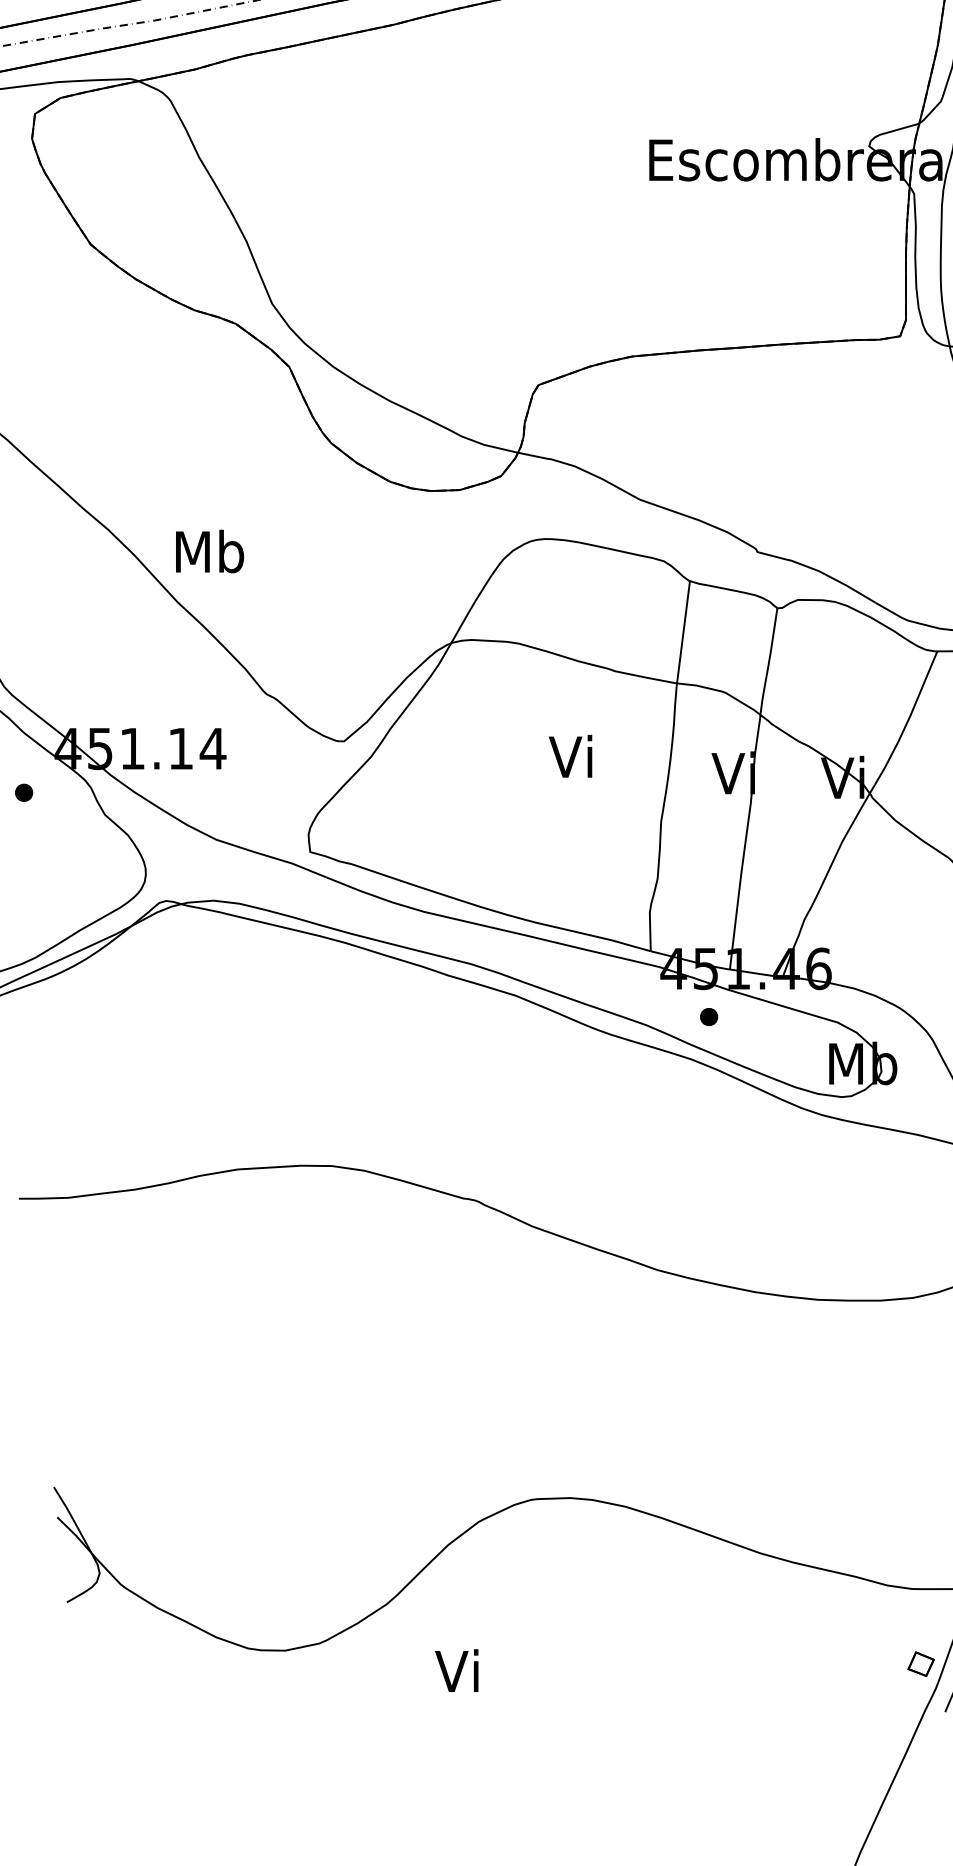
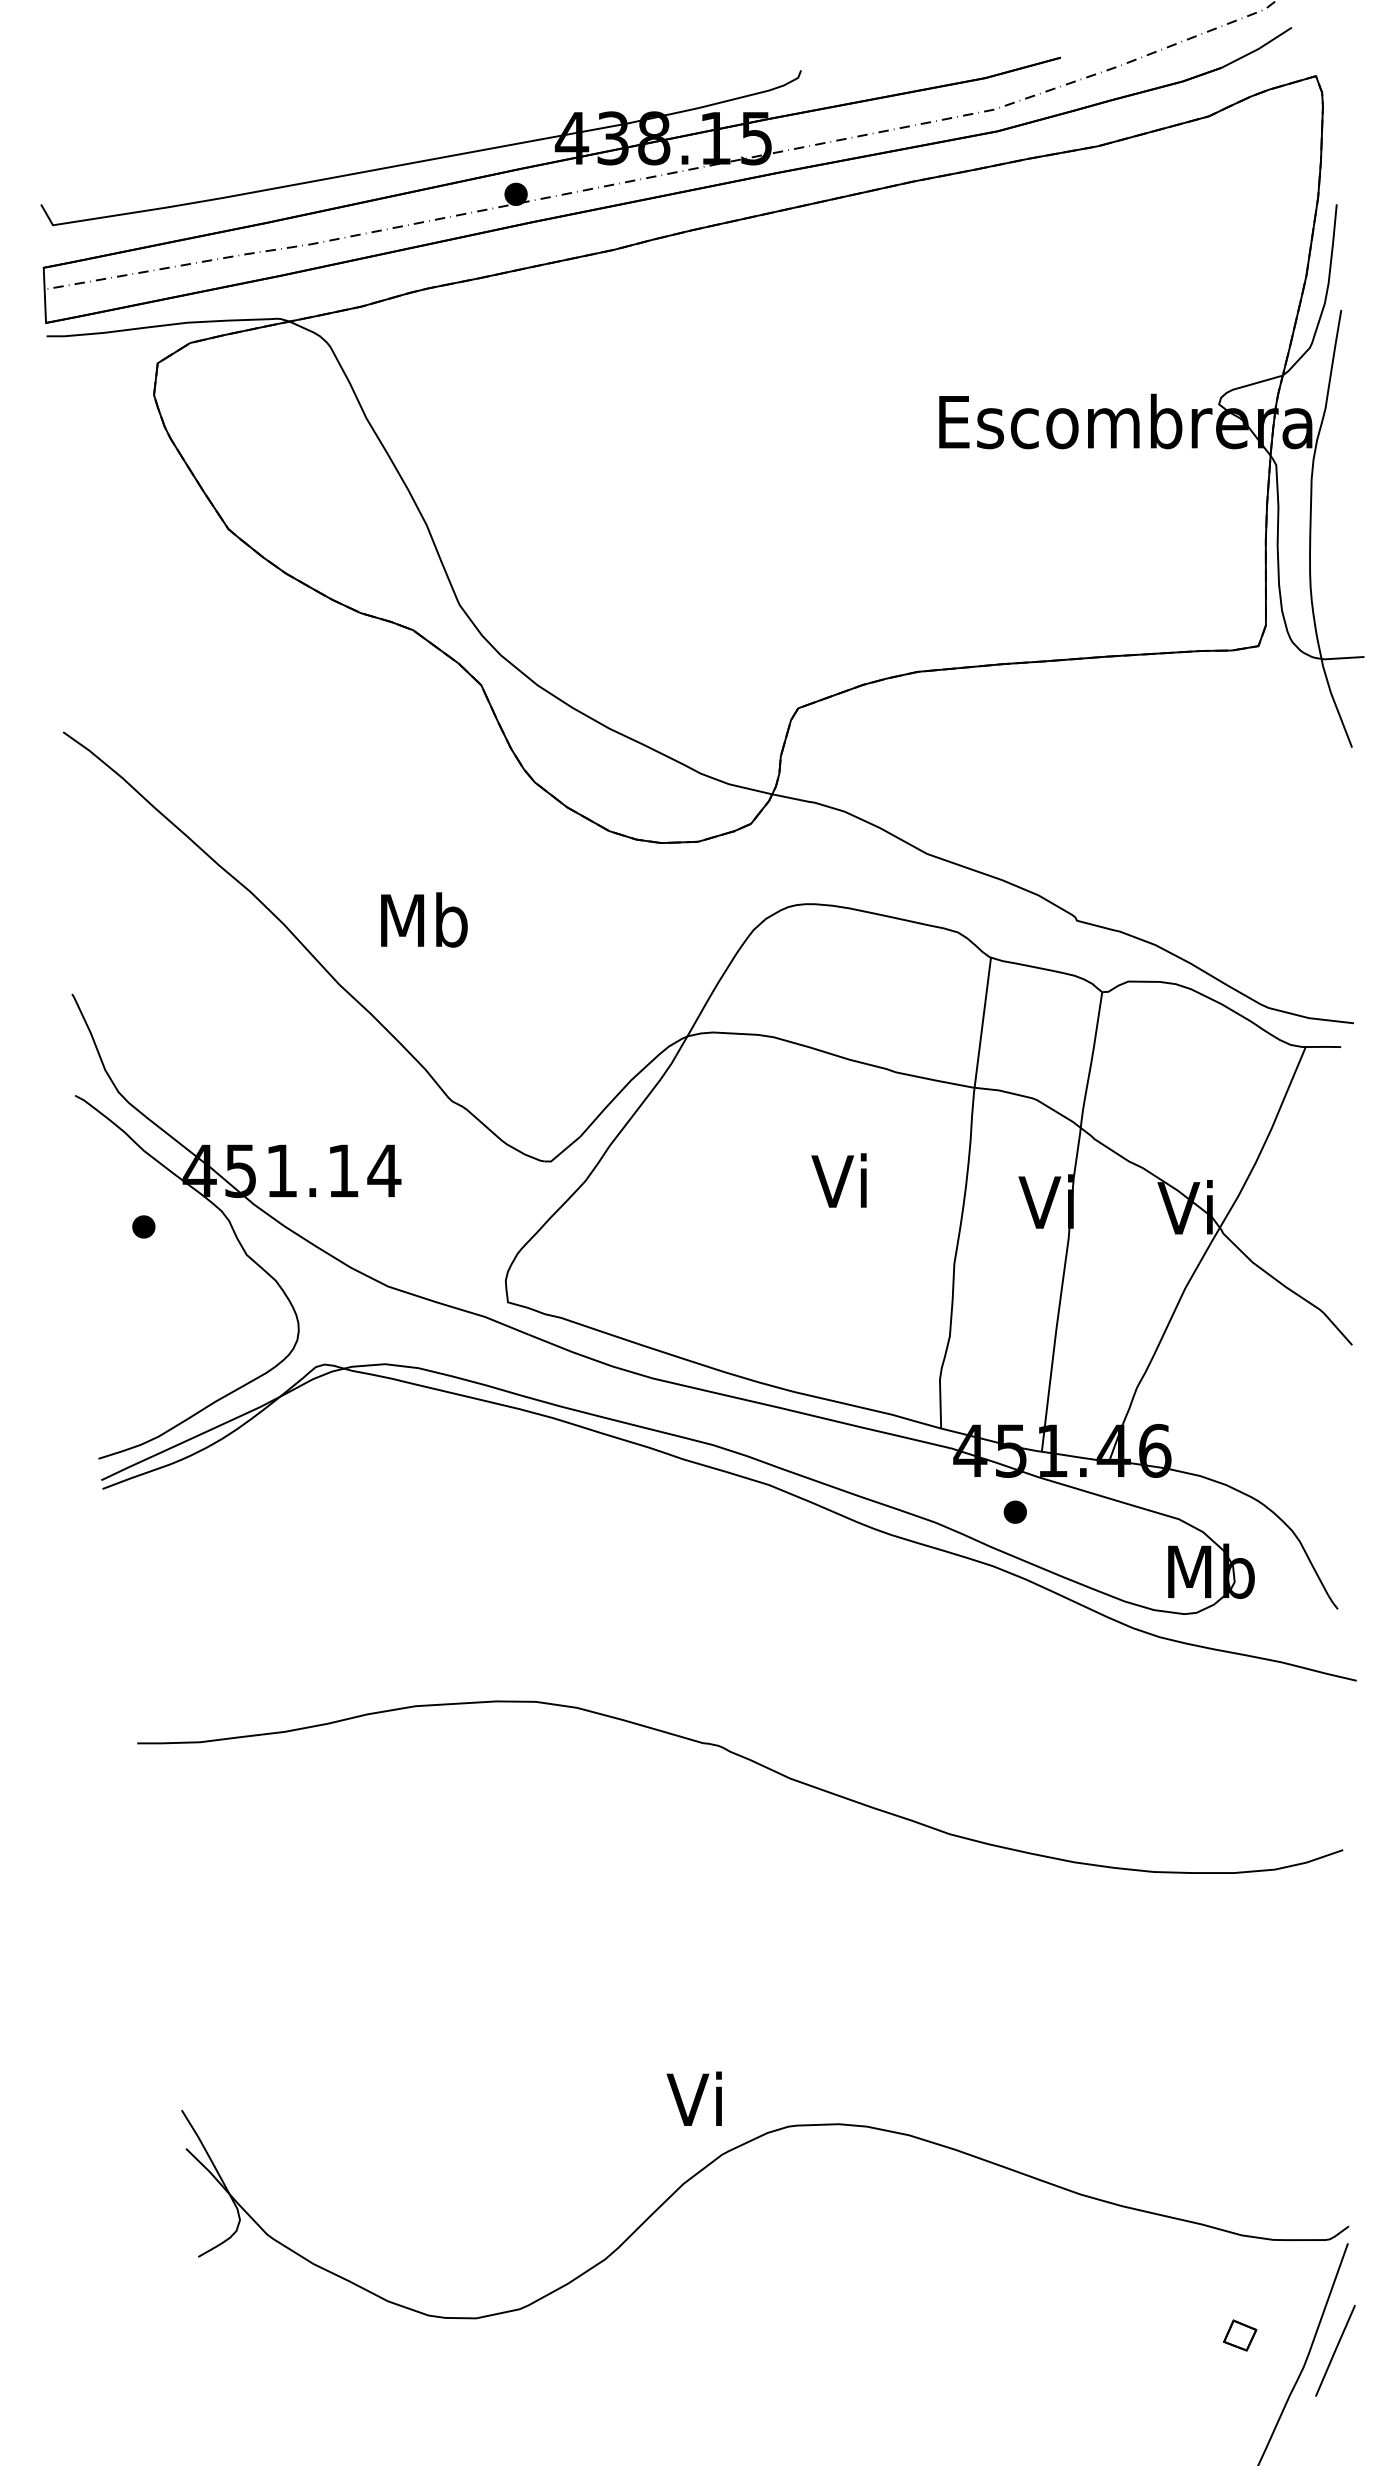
text: (210, 551) -> (424, 919), moved
part: (921, 1664) -> (1240, 2335), moved
text: (456, 1670) -> (693, 2098), moved

